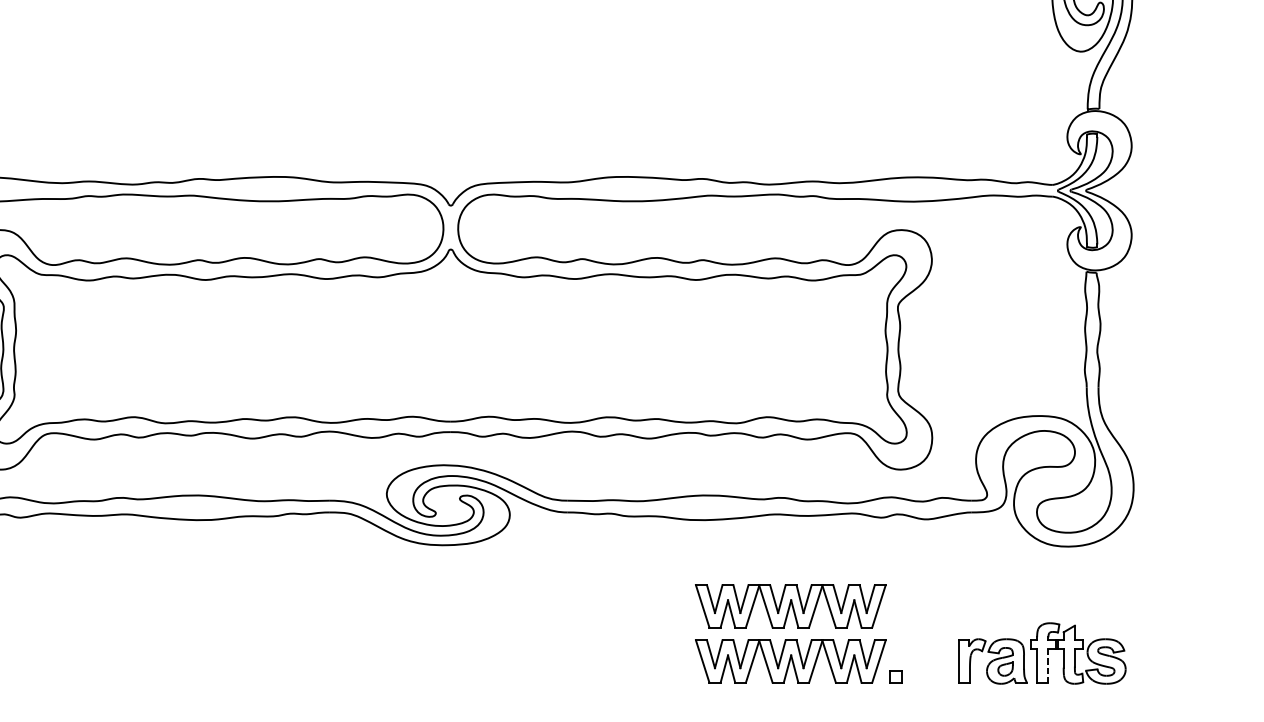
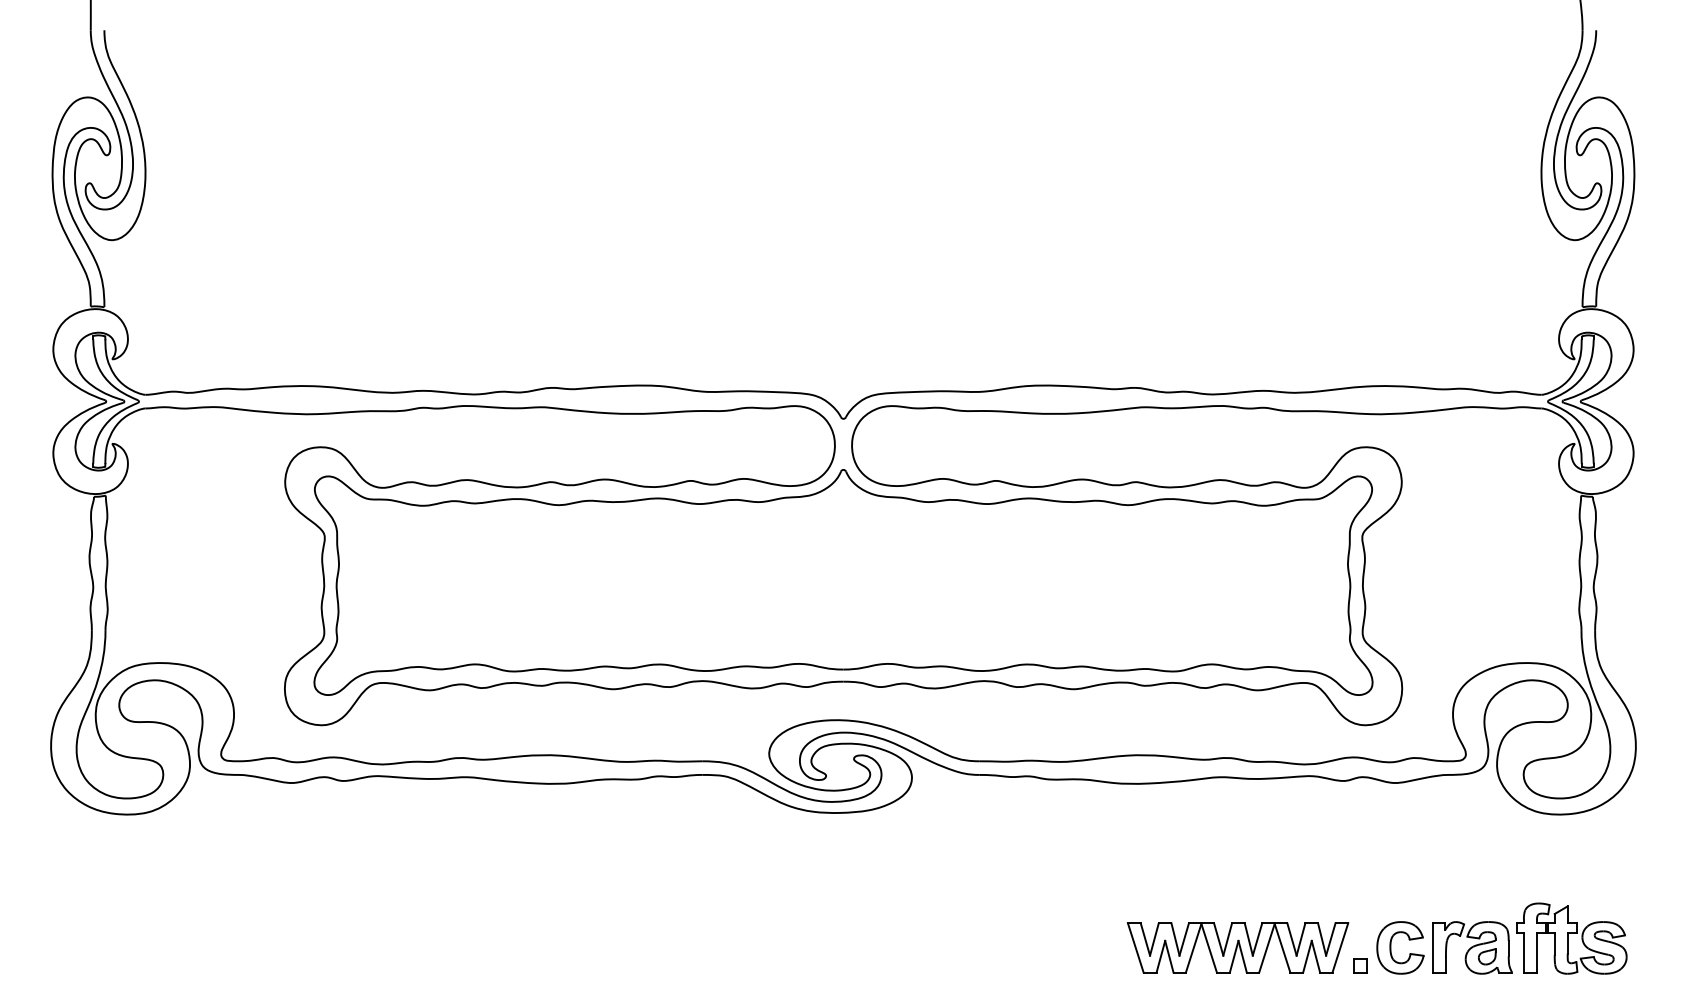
part: (791, 606) -> (1238, 883), removed
part: (923, 661) -> (1391, 947), added
line: (1048, 665) -> (1536, 952), dashed -> solid

